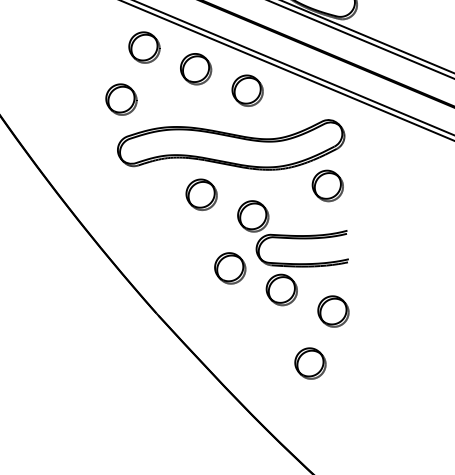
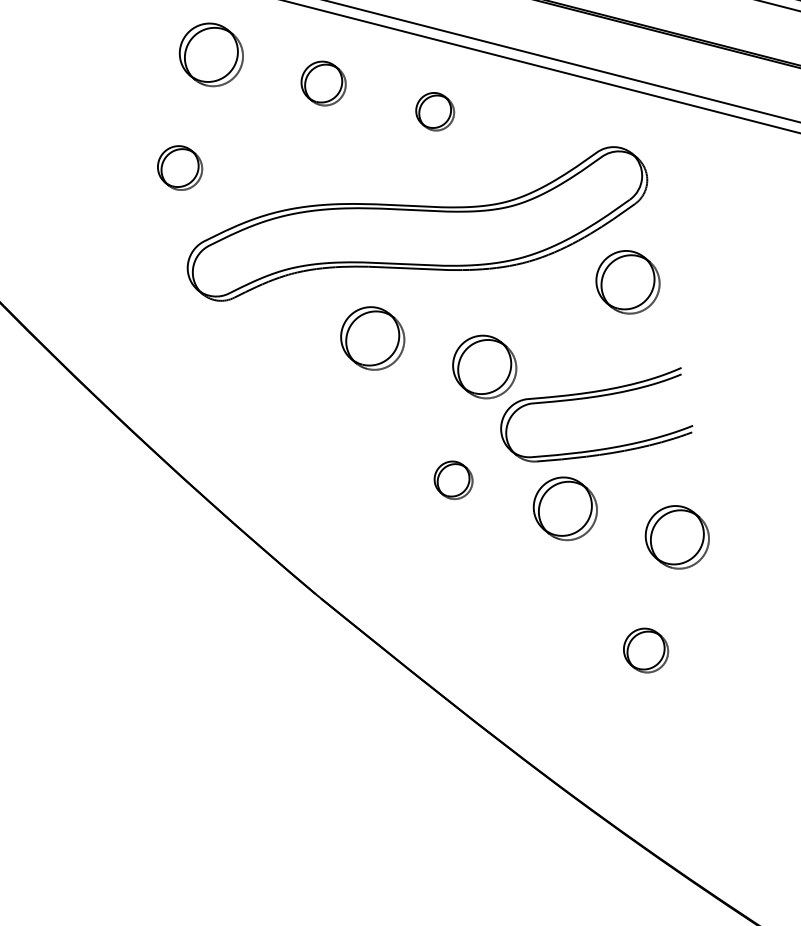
part: (196, 69) -> (324, 83), size x0.7
part: (247, 90) -> (434, 111), size x0.6
part: (121, 99) -> (180, 167), size x0.7
part: (230, 268) -> (453, 480), size x0.6
part: (310, 363) -> (646, 650), size x0.7

